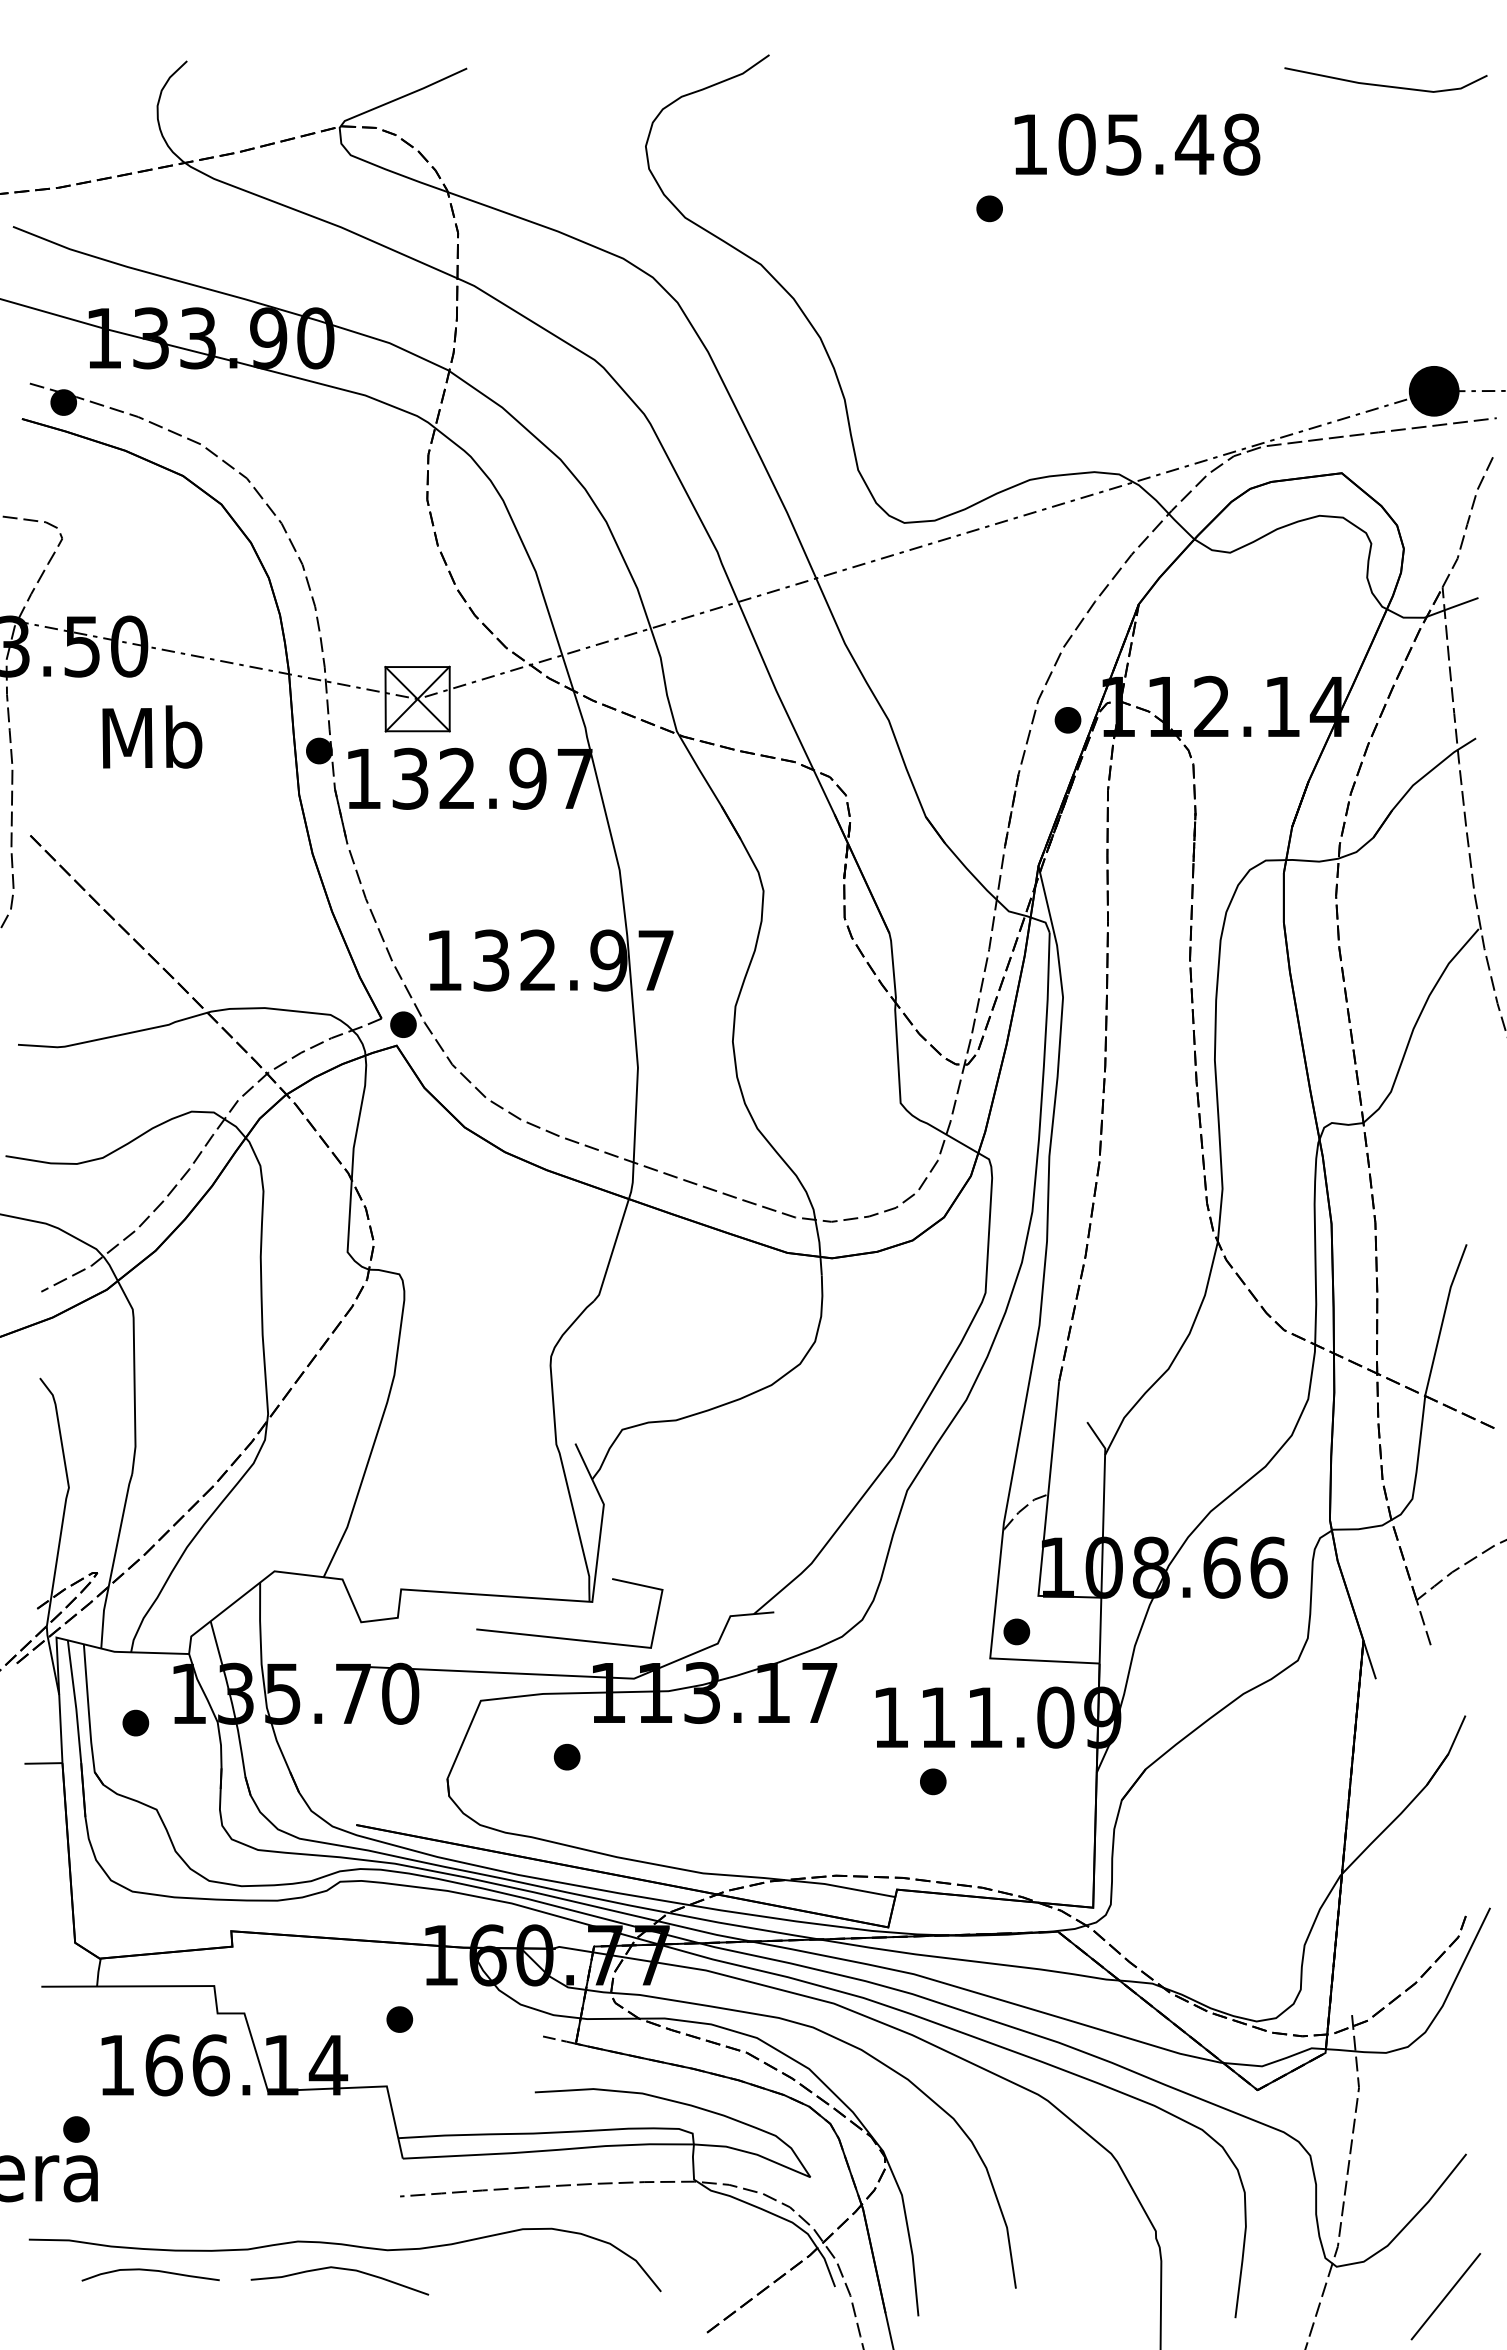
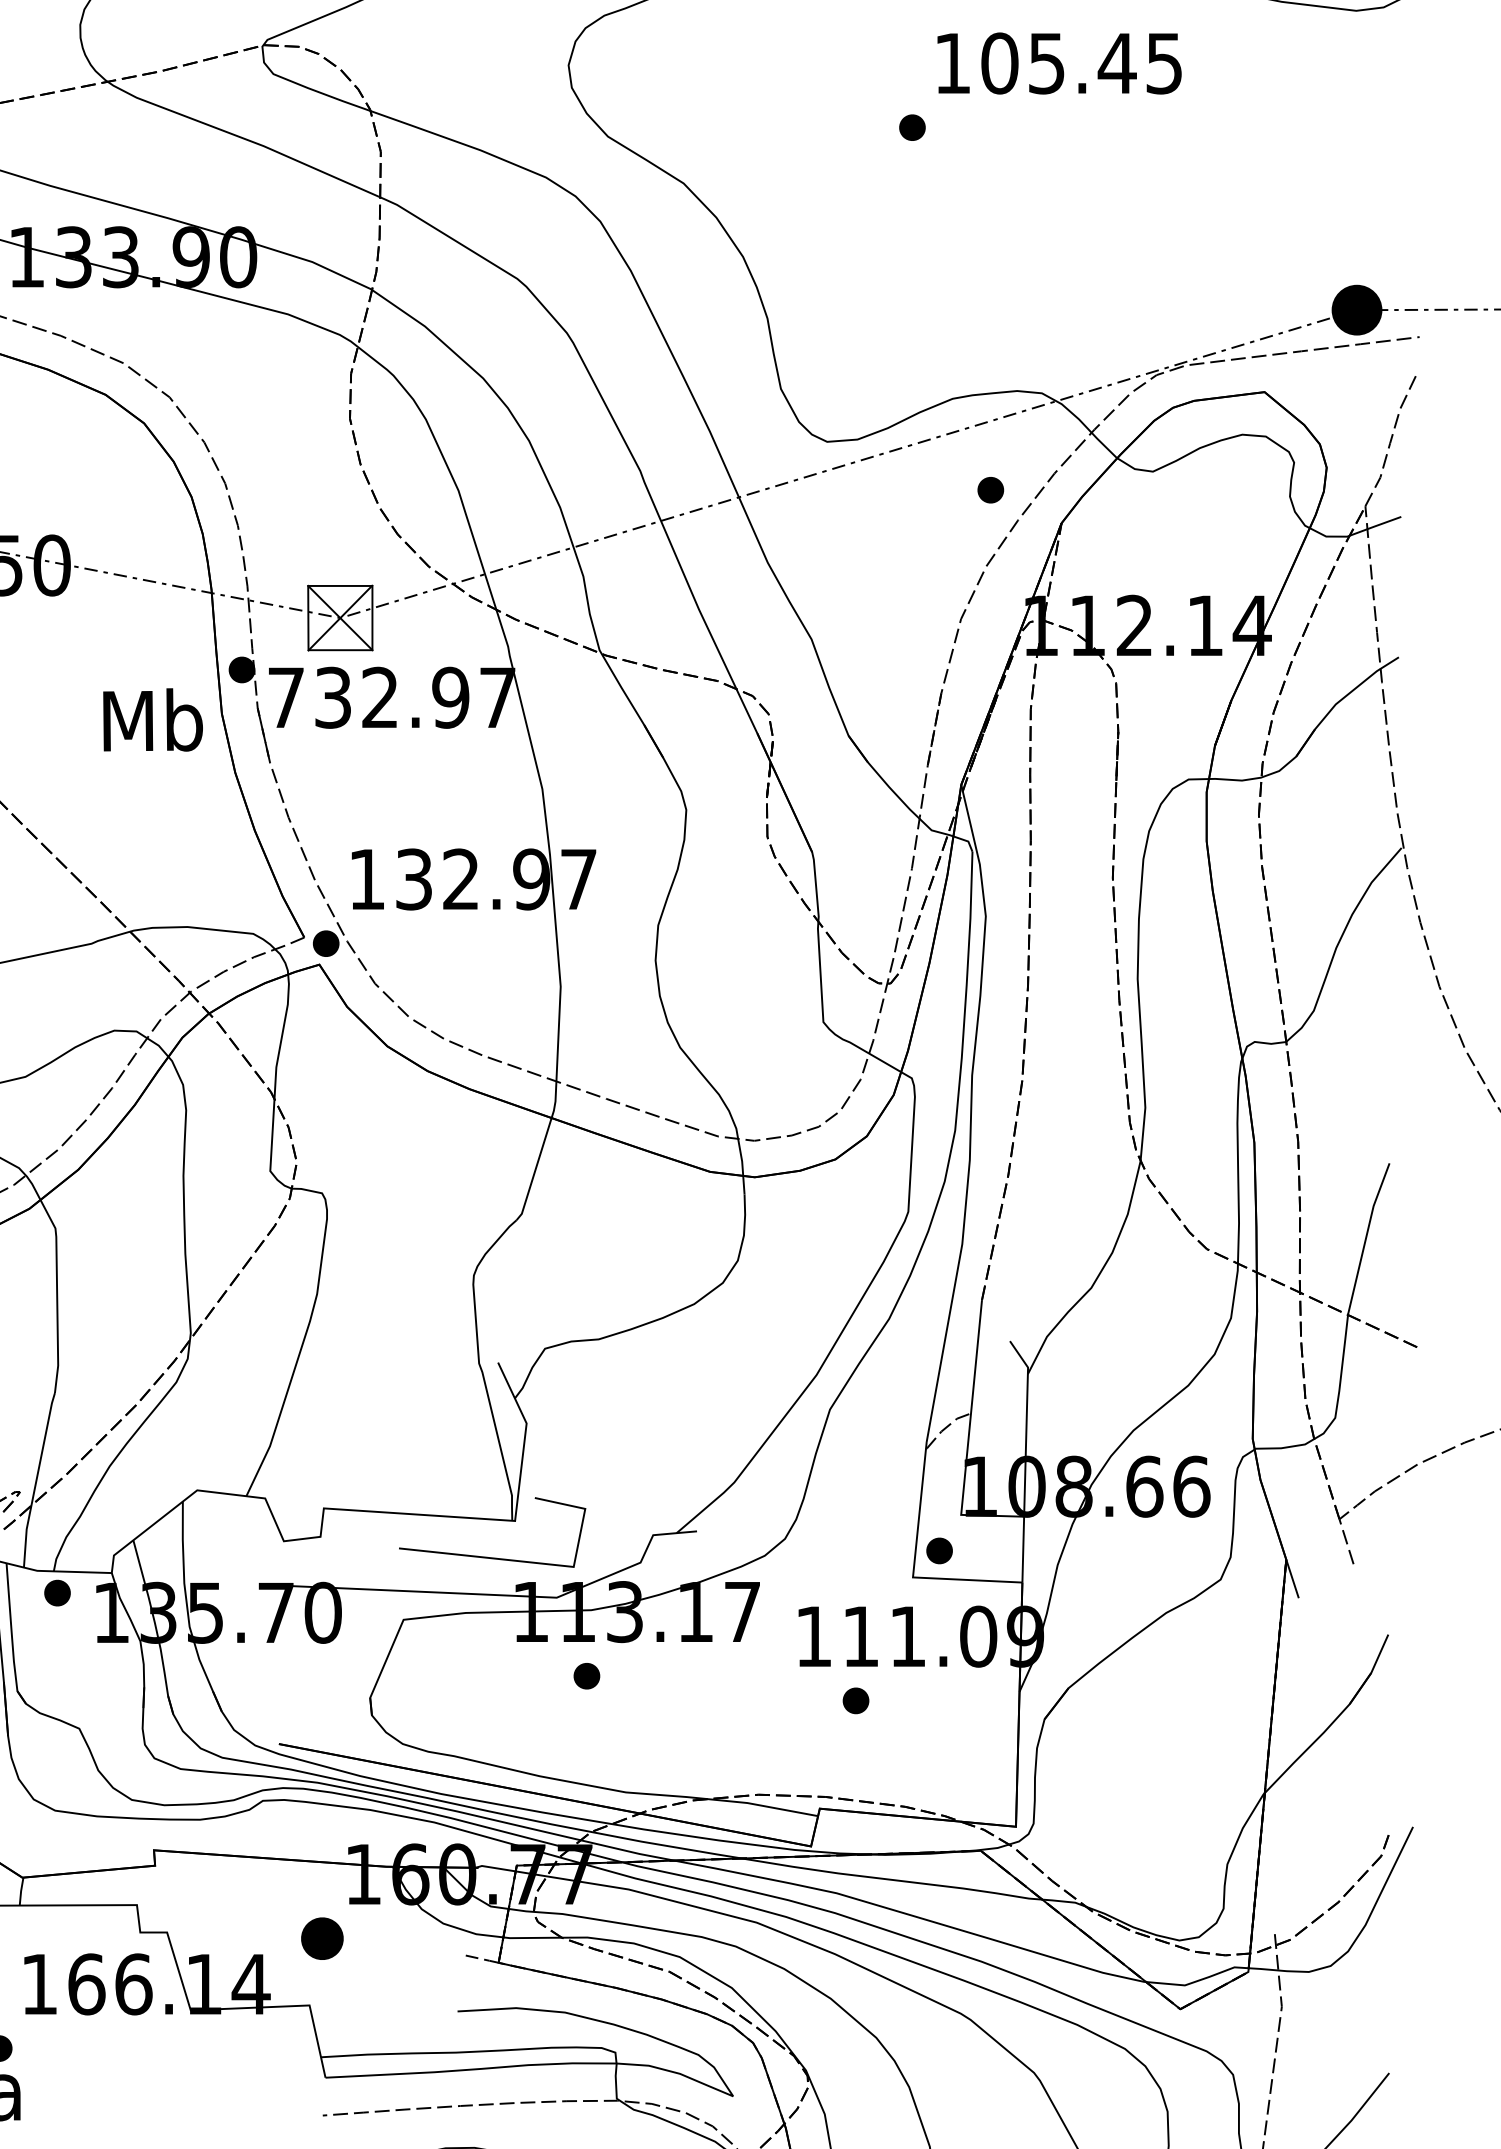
text: (1241, 144) -> (1164, 63), 105.48 -> 105.45
part: (1067, 720) -> (990, 490), moved
text: (152, 736) -> (153, 719), moved
text: (363, 778) -> (286, 697), 132.97 -> 732.97
part: (135, 1722) -> (57, 1592), moved
part: (566, 1757) -> (586, 1676), moved
part: (399, 2019) -> (322, 1938), size x1.6

